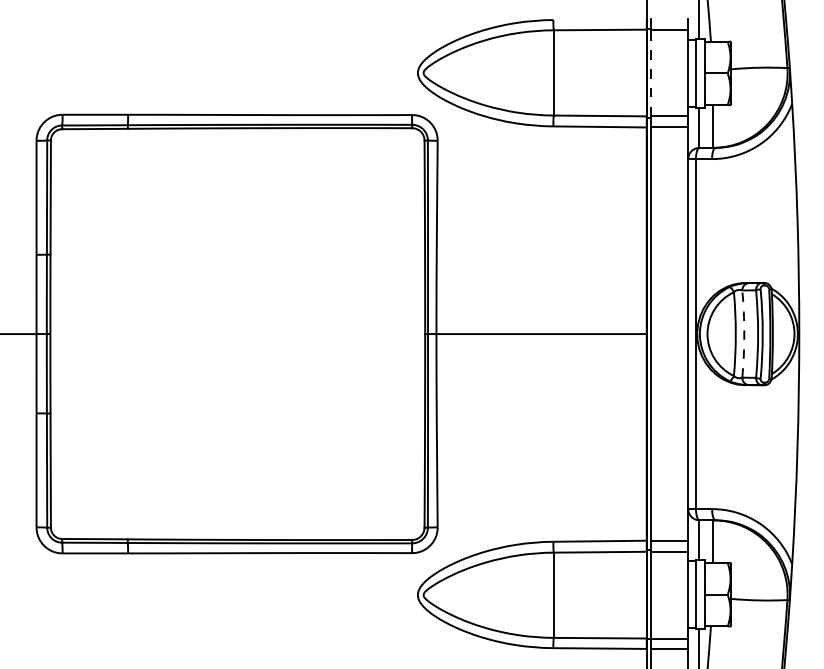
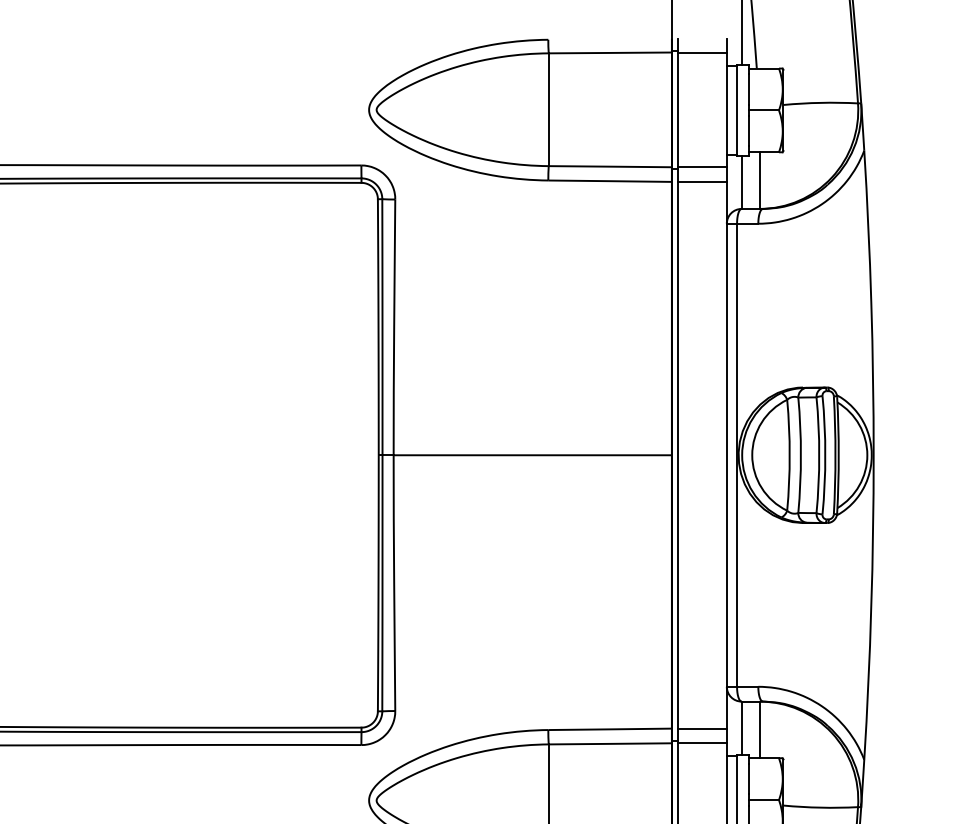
line: (651, 72) -> (678, 109), dashed -> solid
arc: (744, 334) -> (801, 455), dashed -> solid

